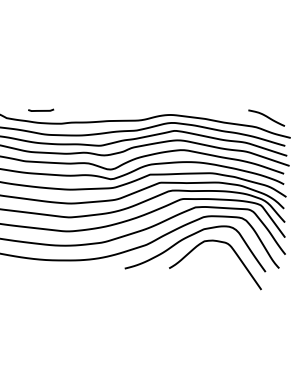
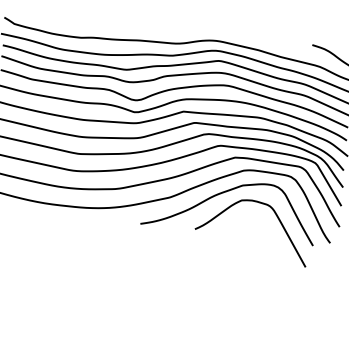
curve: (41, 110) -> (58, 19), removed

